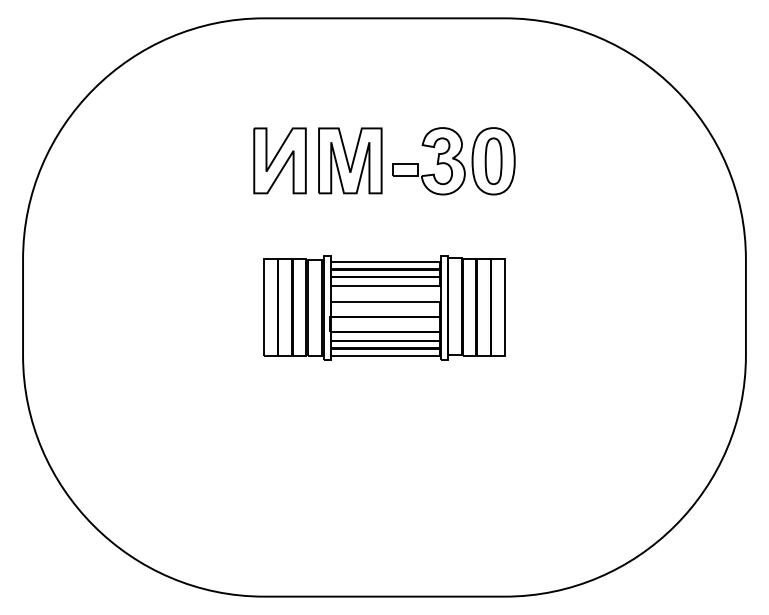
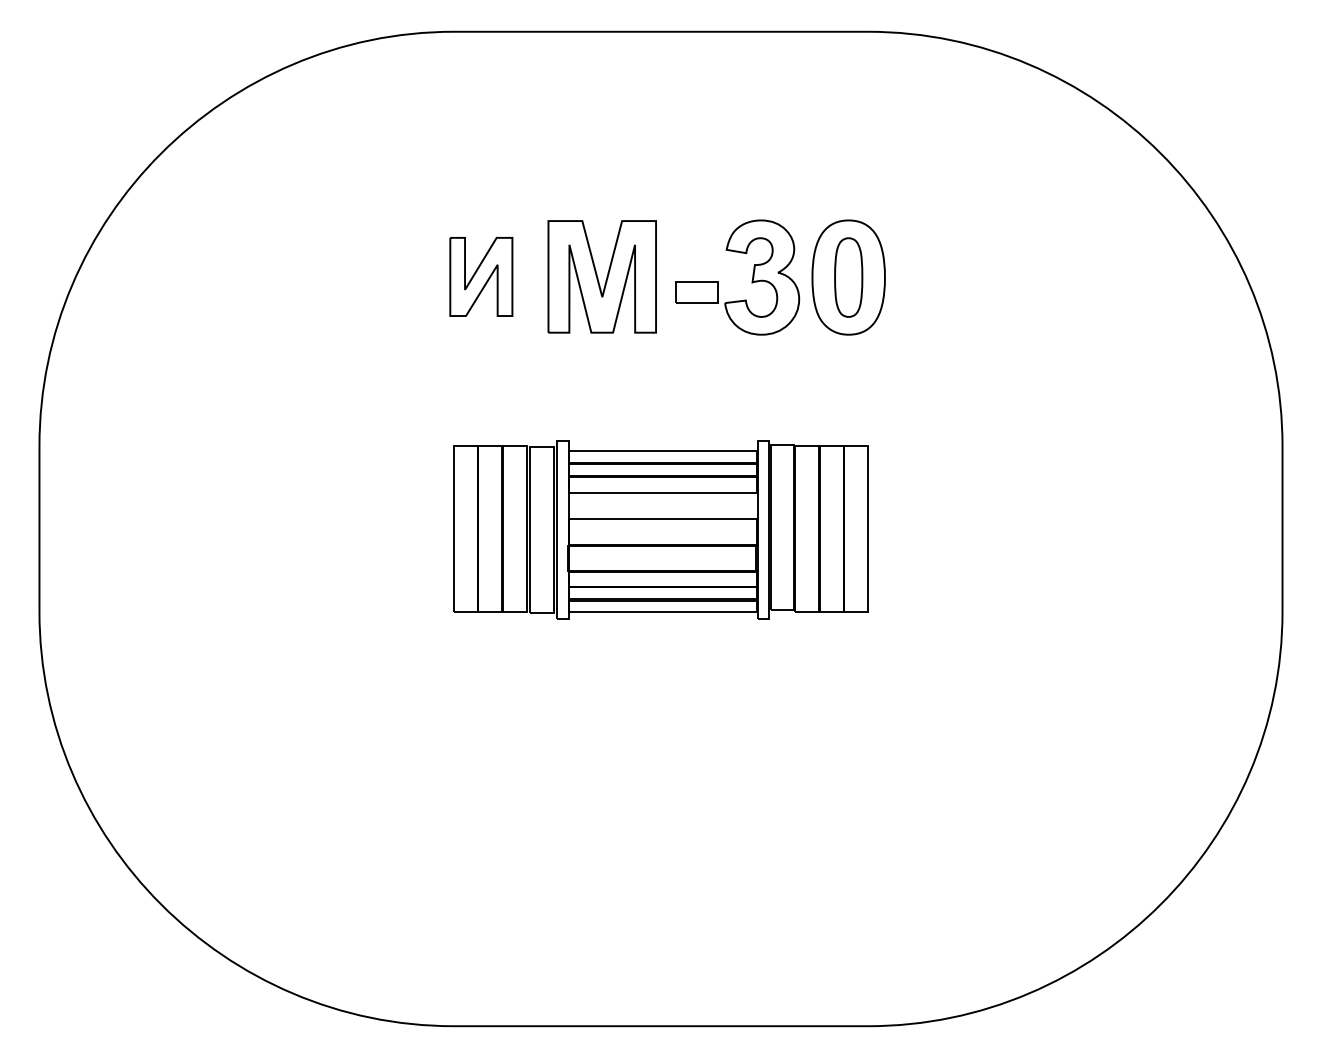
part: (279, 160) -> (480, 276), size x0.7

